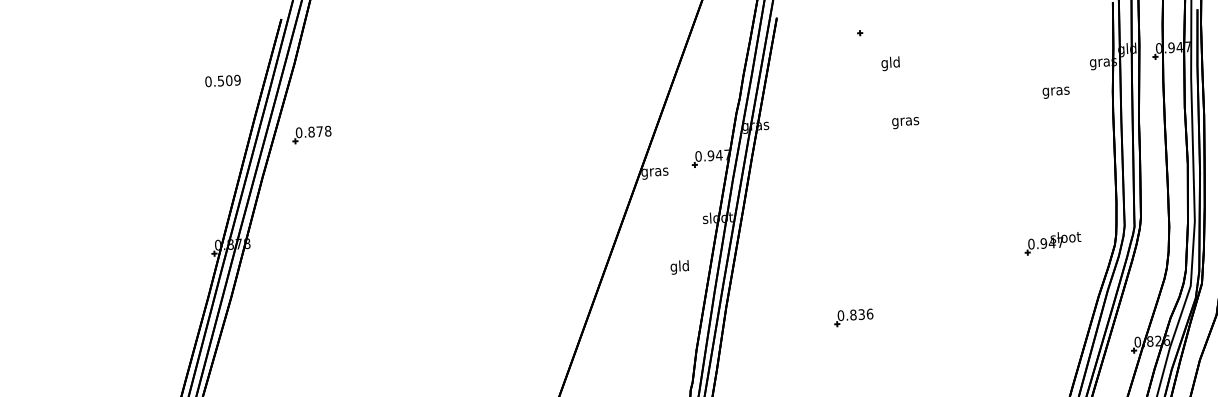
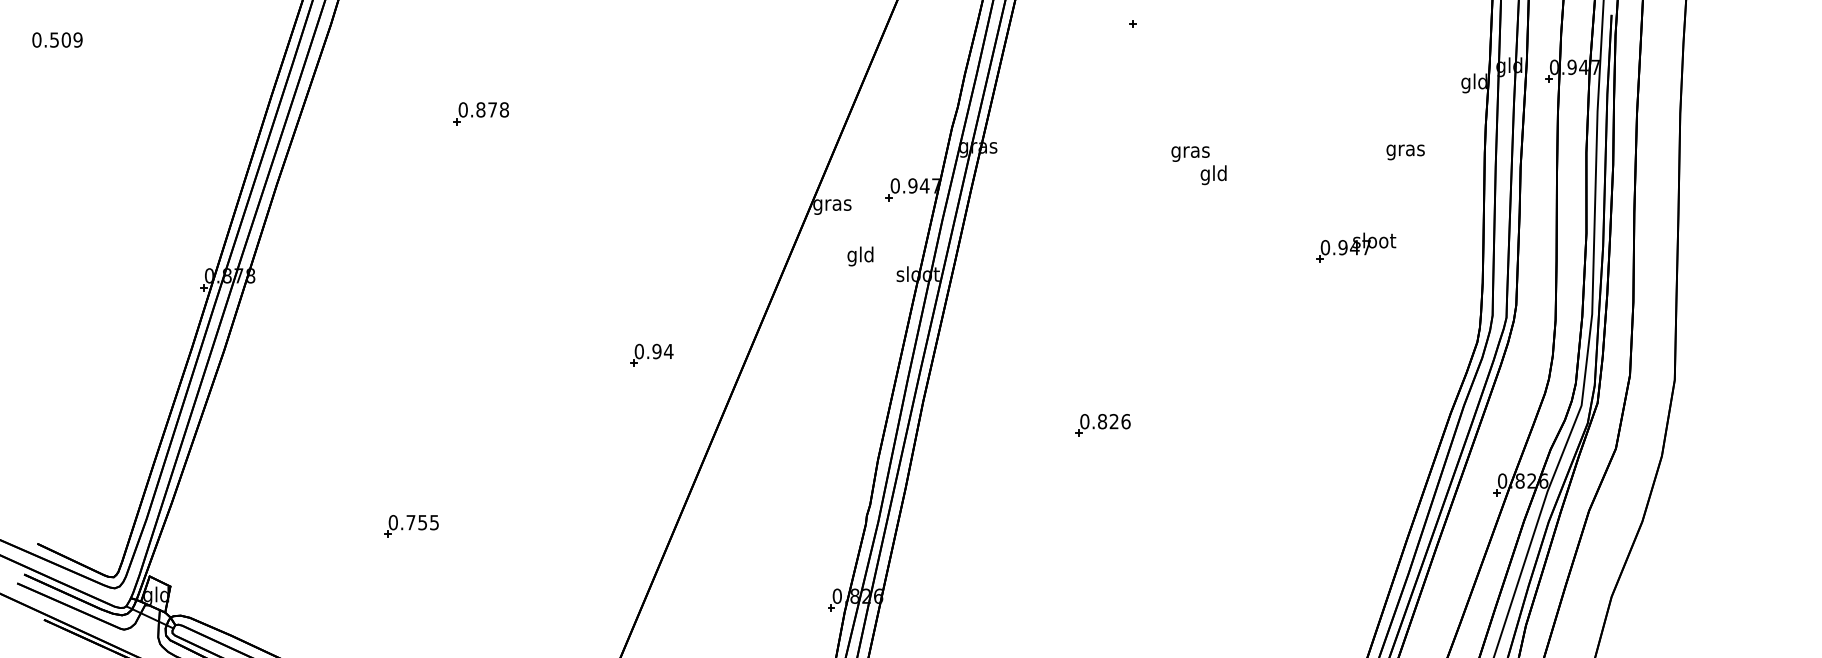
text: (1103, 62) -> (1474, 83), gras -> gld
text: (890, 64) -> (1213, 175), moved
text: (222, 80) -> (57, 39), moved
text: (1056, 92) -> (1405, 152), moved
part: (311, 134) -> (480, 113), moved
part: (1053, 242) -> (1356, 247), moved
text: (679, 267) -> (860, 256), moved
part: (532, 284) -> (651, 354), added
text: (861, 314) -> (1113, 421), 0.836 -> 0.826

